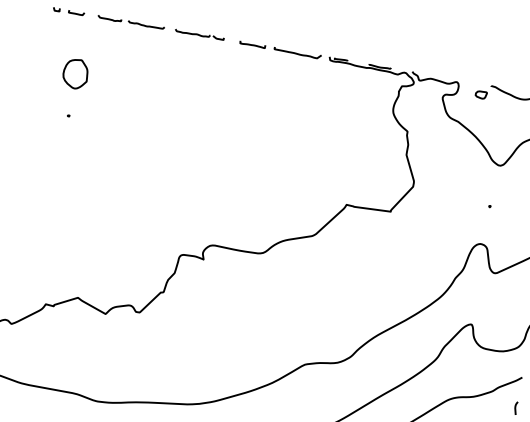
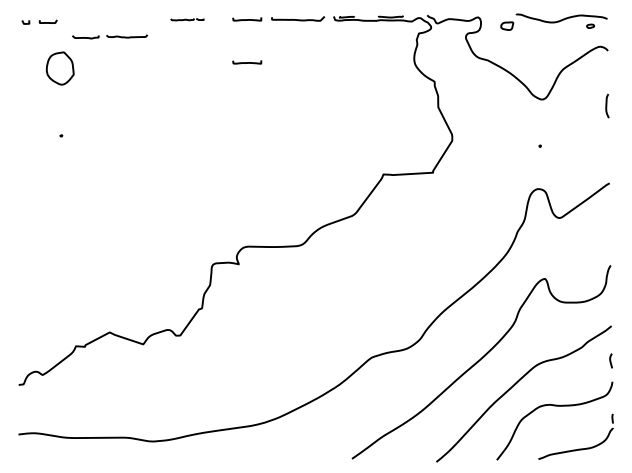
part: (130, 22) -> (109, 36), moved
part: (199, 34) -> (187, 19), size x0.6
part: (75, 73) -> (59, 68), moved
curve: (245, 82) -> (247, 62), added

